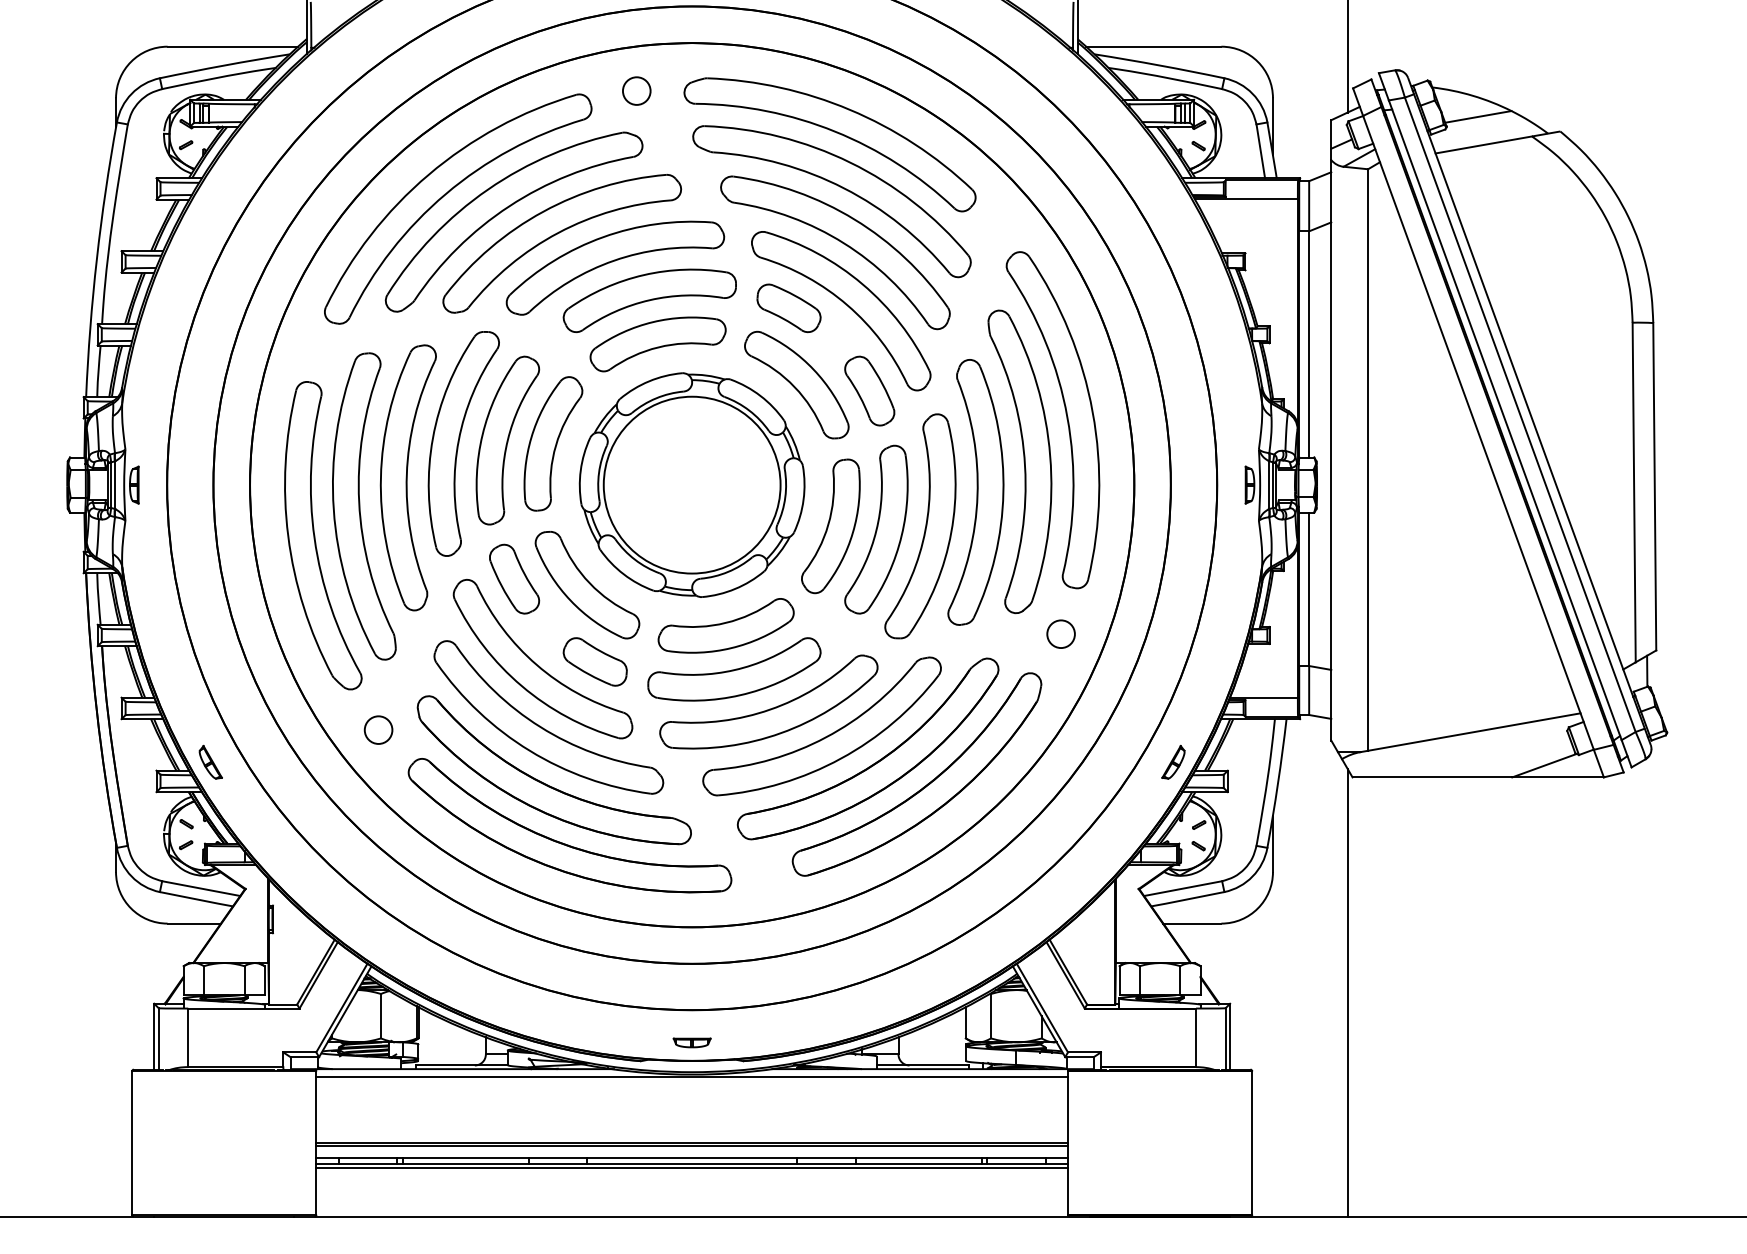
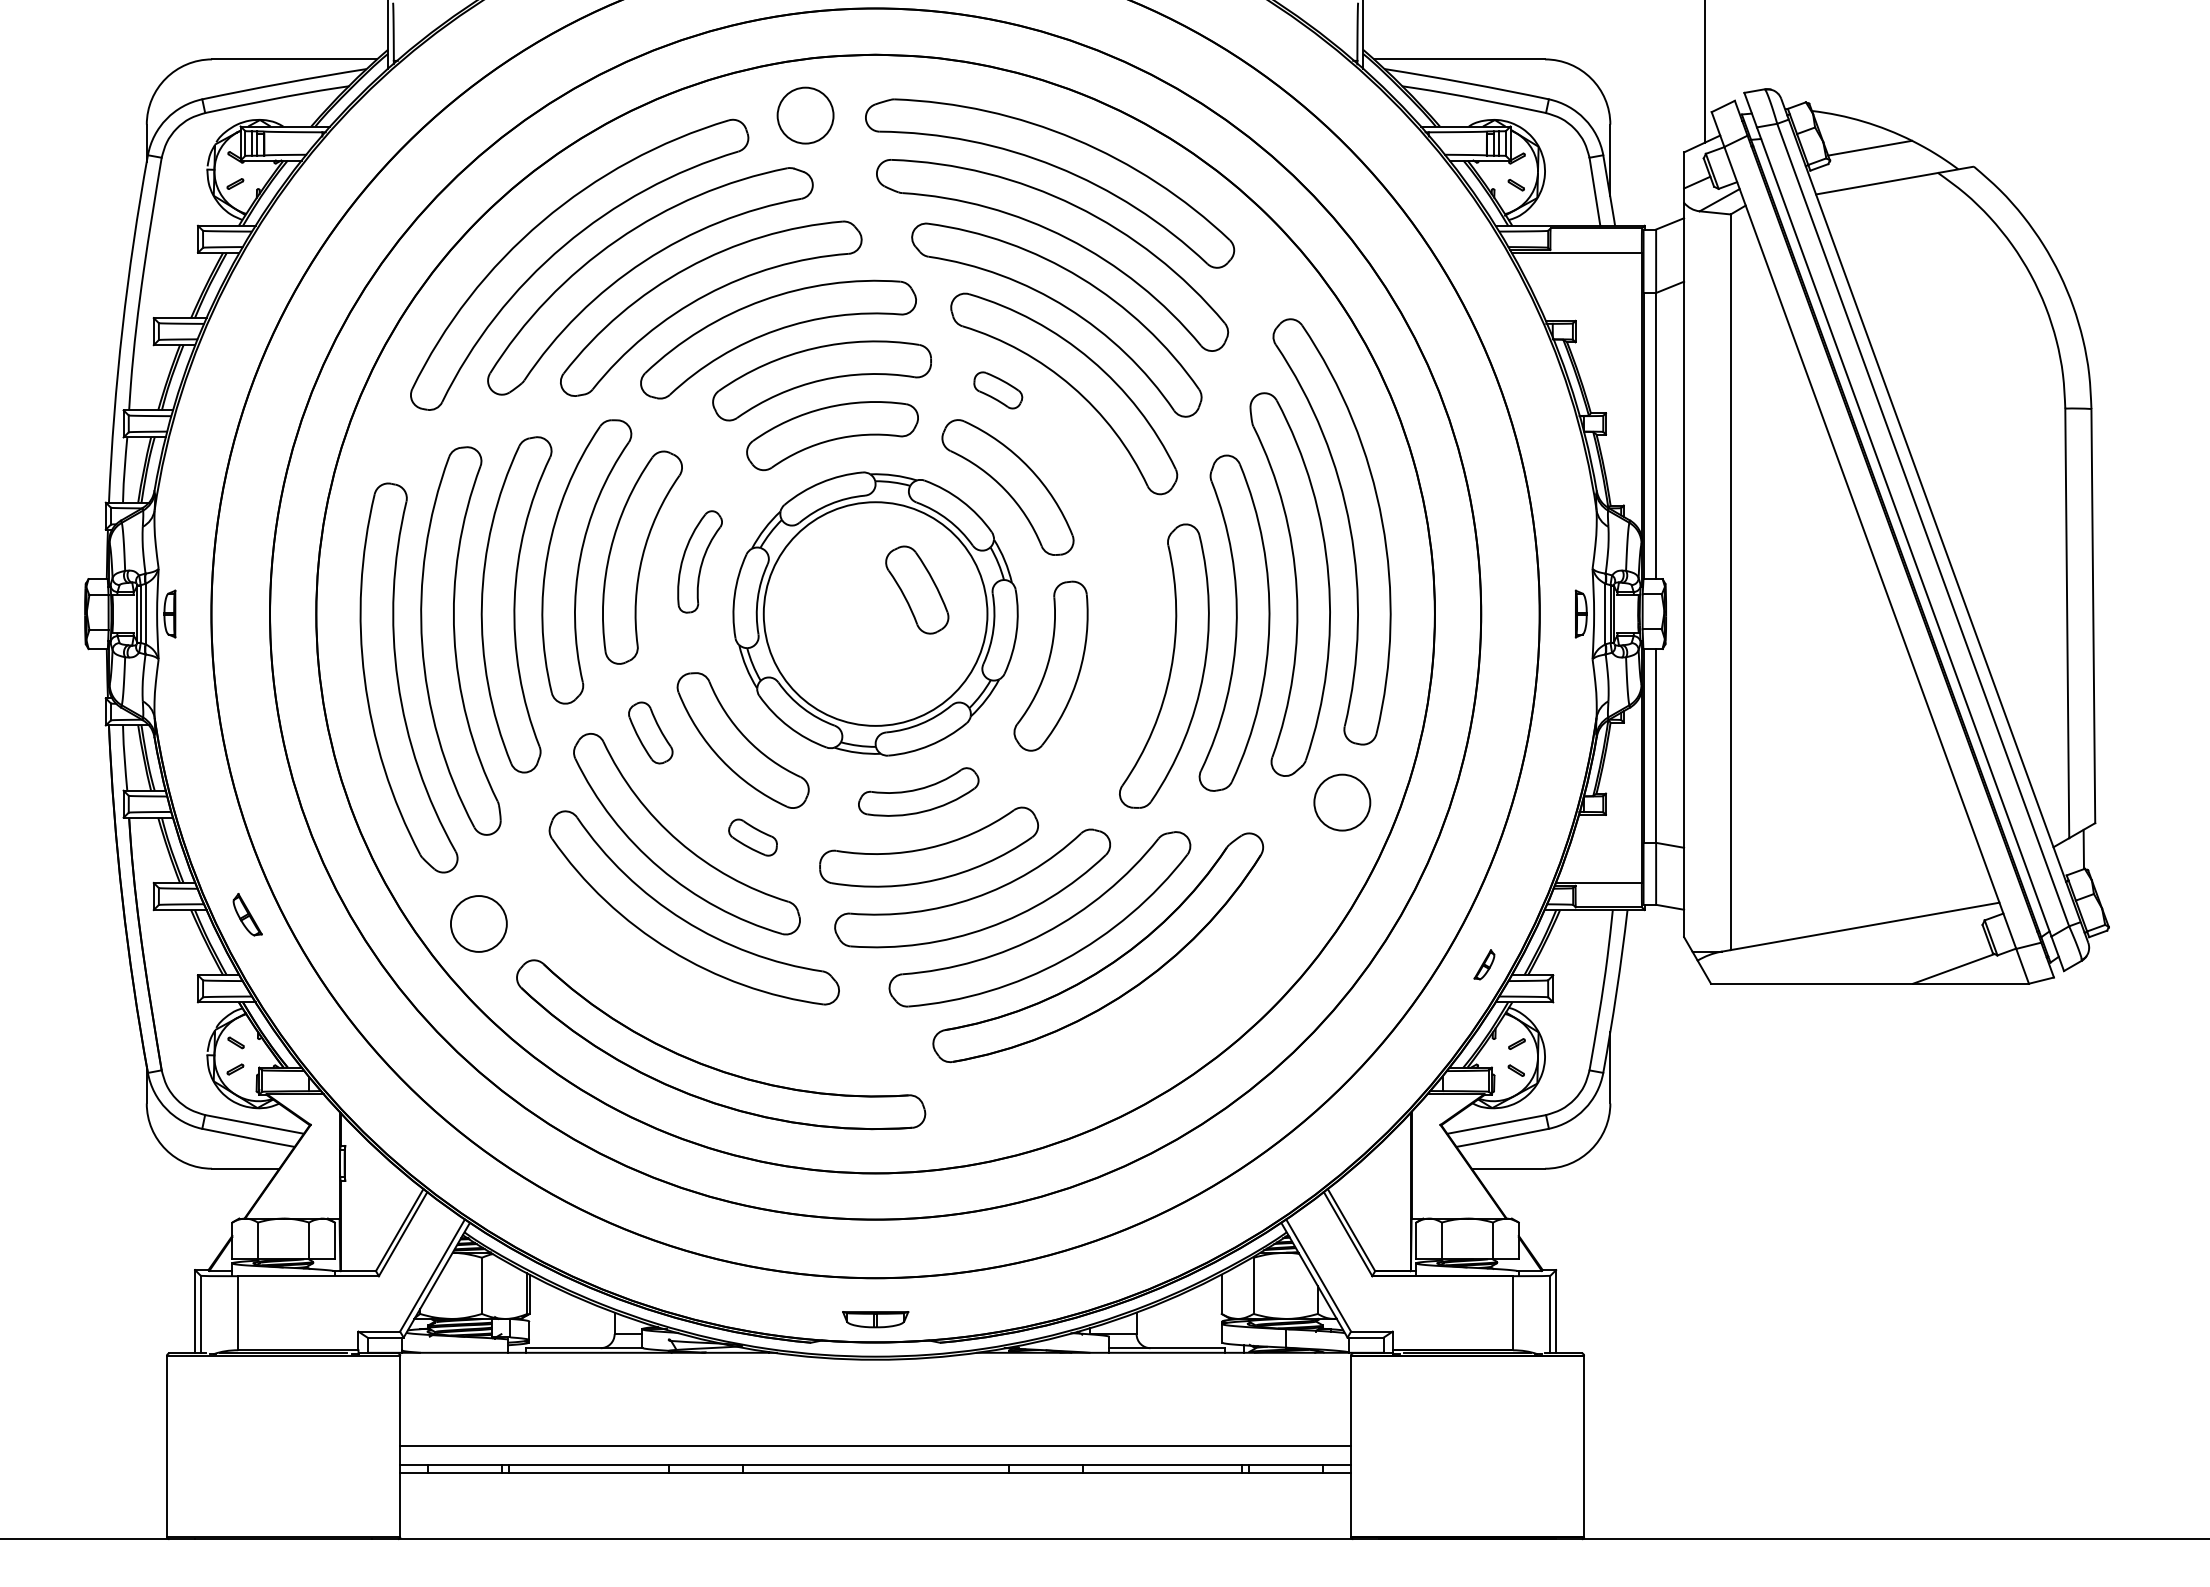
circle: (636, 91) -> (805, 115), size x1.6
part: (789, 308) -> (998, 390), size x0.6
part: (869, 390) -> (917, 589), moved
part: (552, 443) -> (699, 561), size x0.6
part: (876, 529) -> (1108, 670), removed
part: (514, 578) -> (650, 732), size x0.7
part: (726, 625) -> (918, 791), size x0.7
circle: (1060, 634) -> (1341, 802), size x1.6
part: (594, 661) -> (752, 837), size x0.6
circle: (378, 729) -> (478, 923), size x1.6
part: (210, 762) -> (247, 914), moved
part: (1173, 762) -> (1484, 964), size x0.7
part: (547, 784) -> (692, 992), removed
part: (926, 784) -> (1172, 992), removed
line: (1347, 993) -> (1704, 1256), removed
part: (692, 1042) -> (875, 1319), size x1.4
line: (692, 1076) -> (875, 1362), removed
line: (692, 1146) -> (875, 1450), removed
line: (692, 1168) -> (875, 1478), removed

